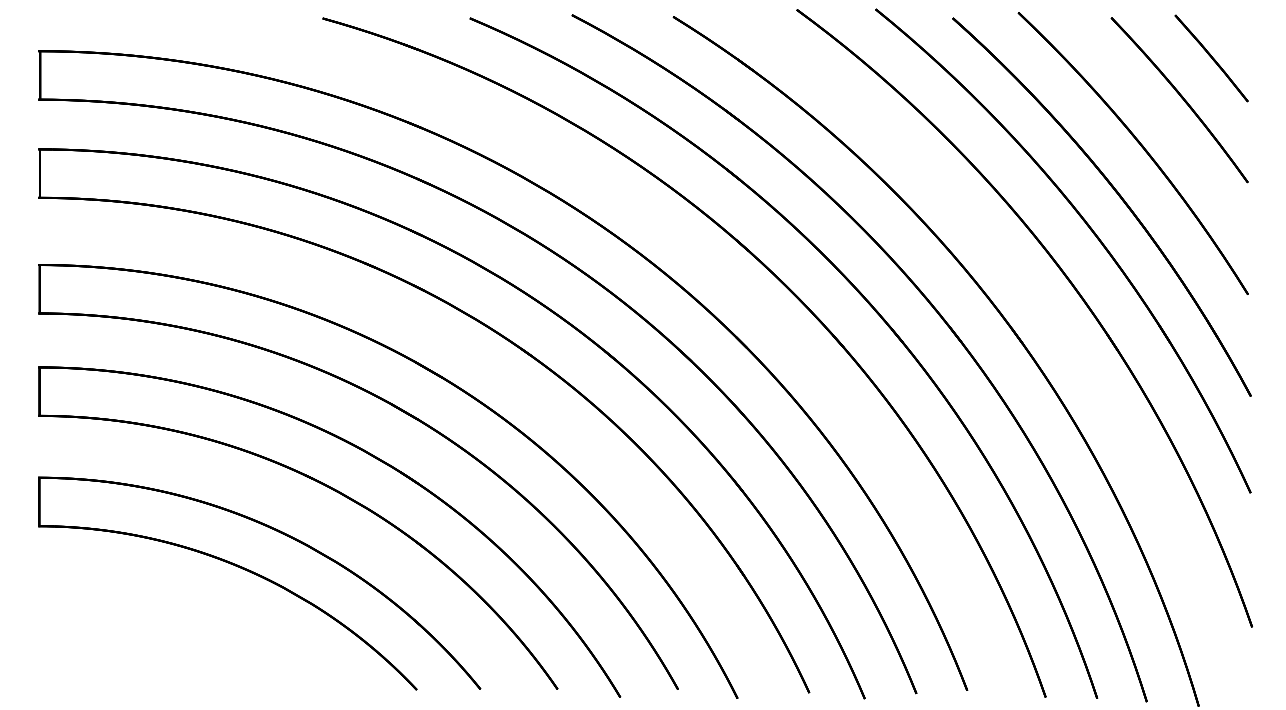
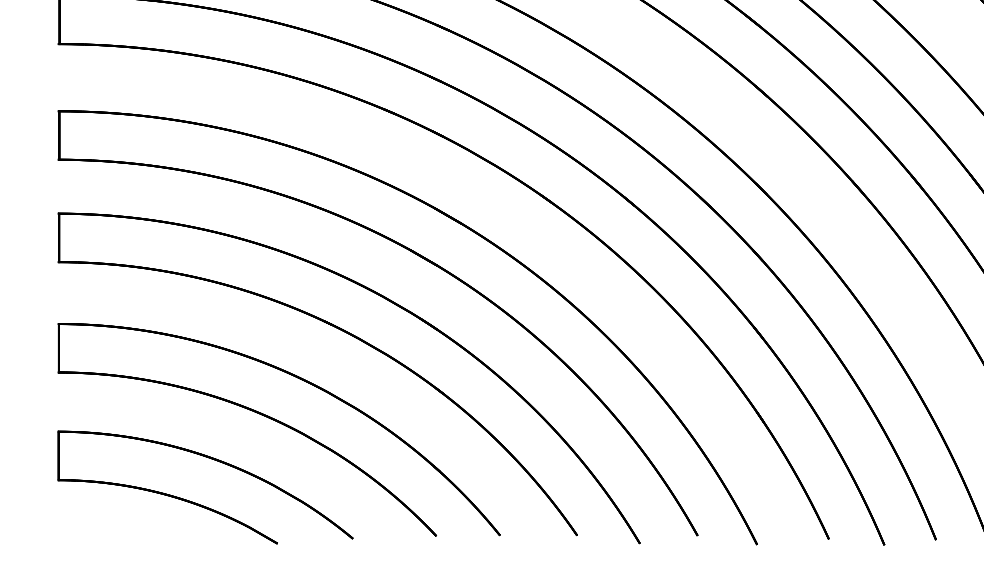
part: (179, 657) -> (199, 503), added

